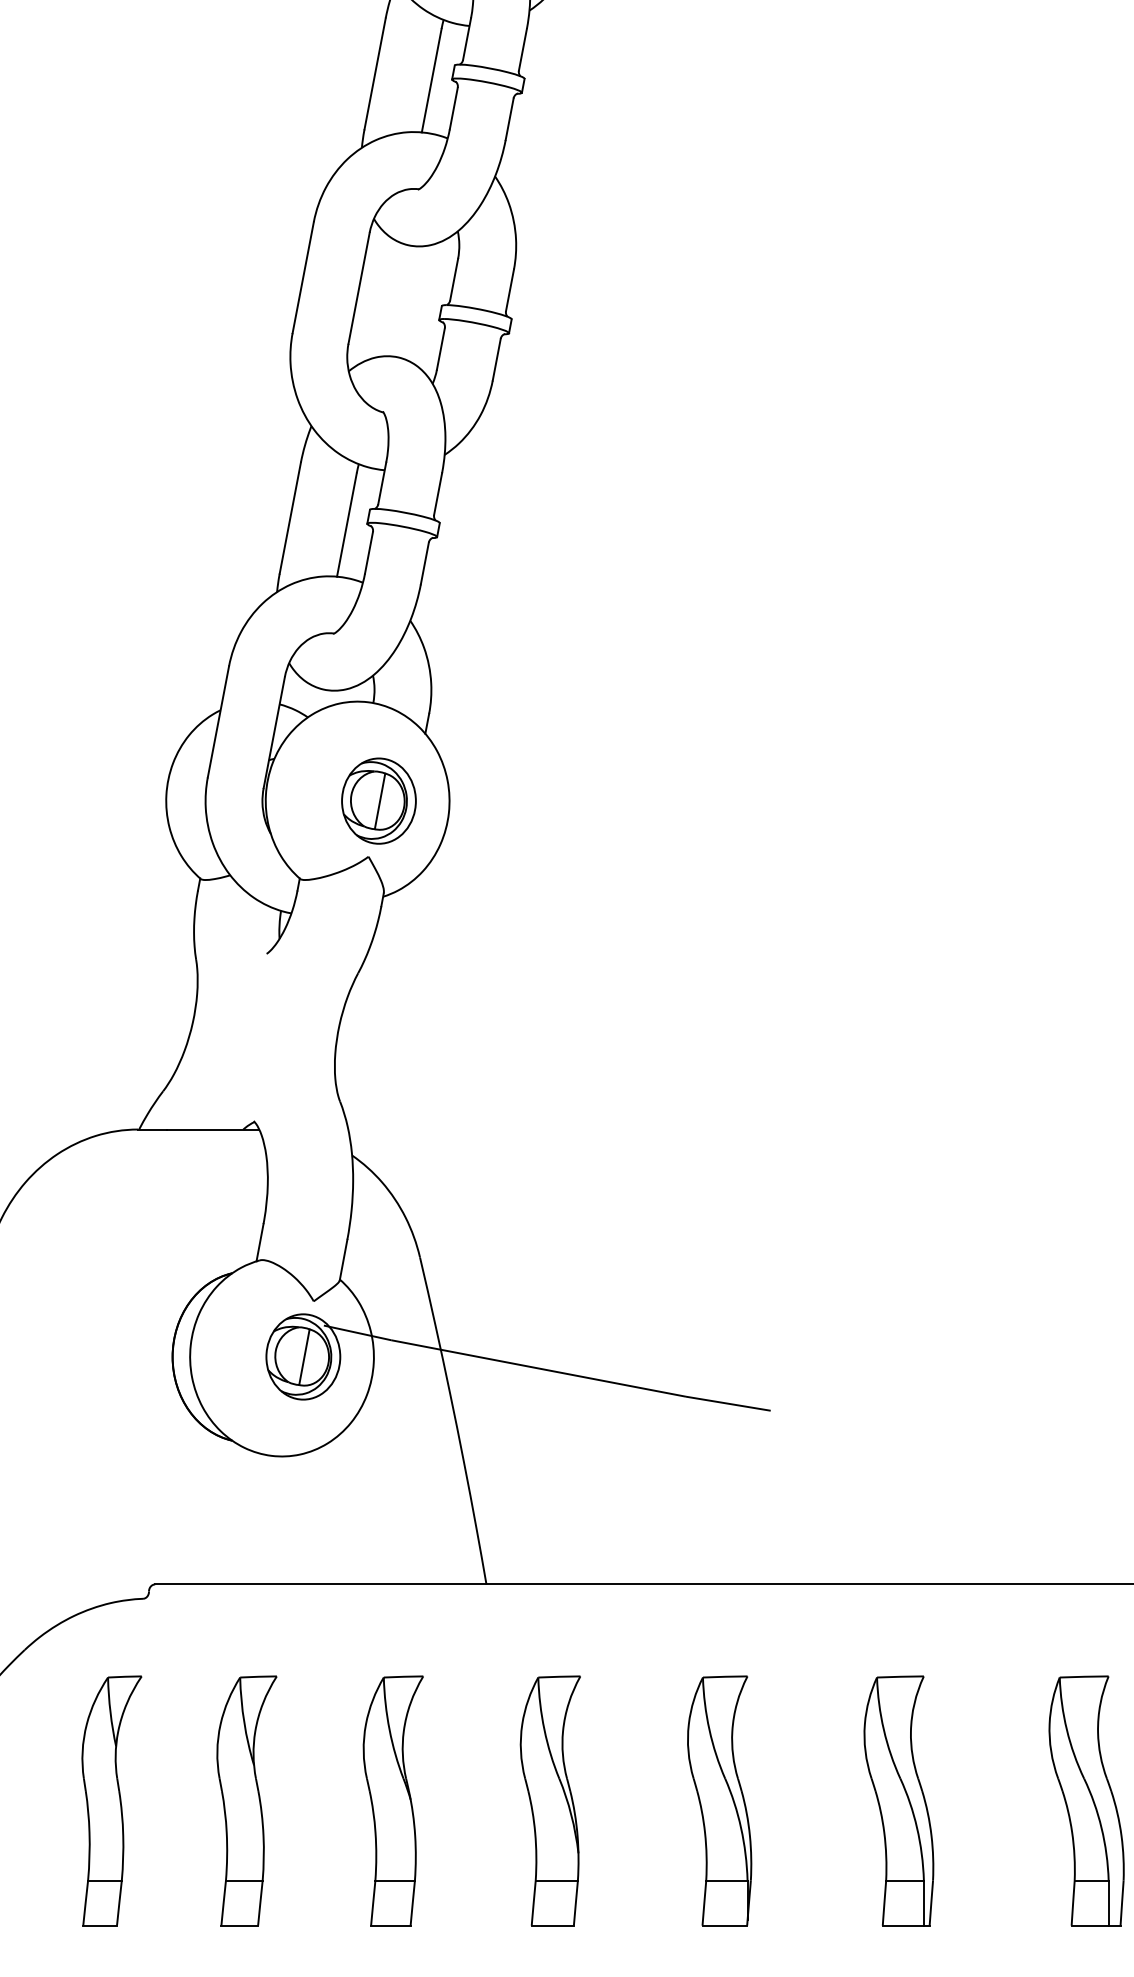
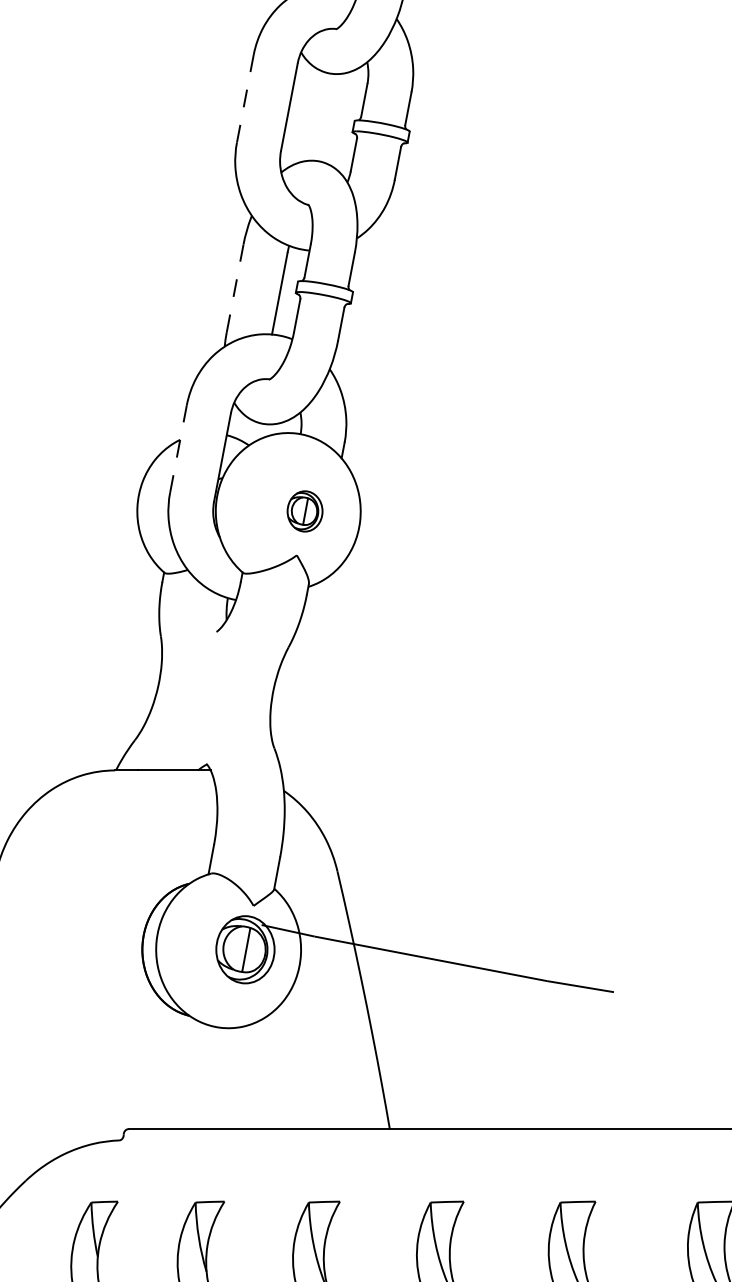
line: (303, 277) -> (245, 98), solid -> dashed
line: (290, 518) -> (235, 288), solid -> dashed
line: (218, 721) -> (178, 448), solid -> dashed
part: (378, 800) -> (304, 511), size x0.6

